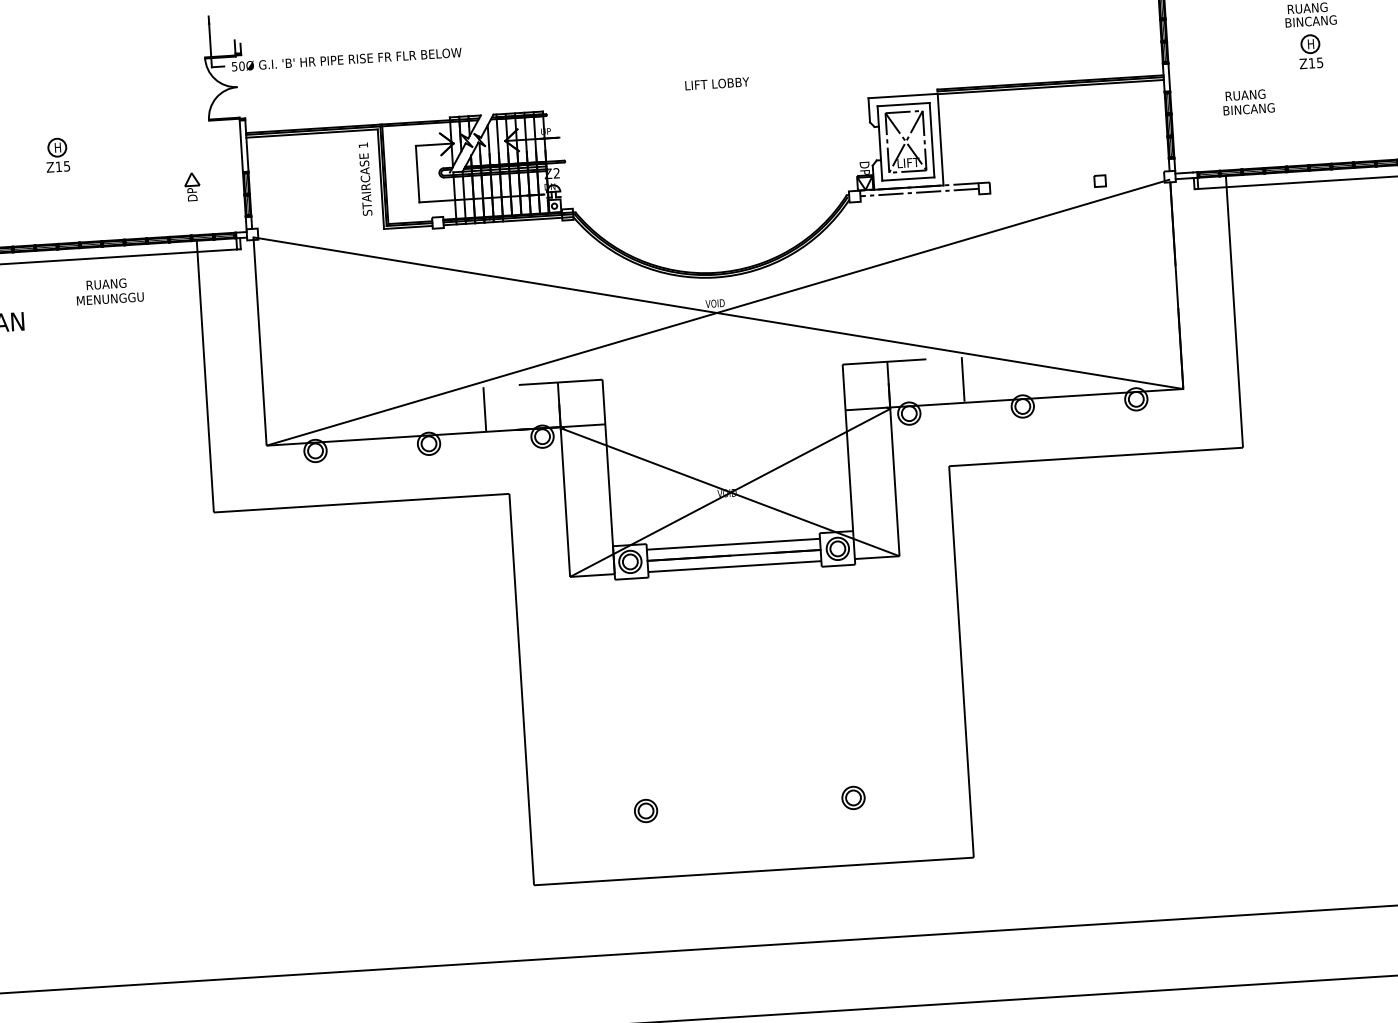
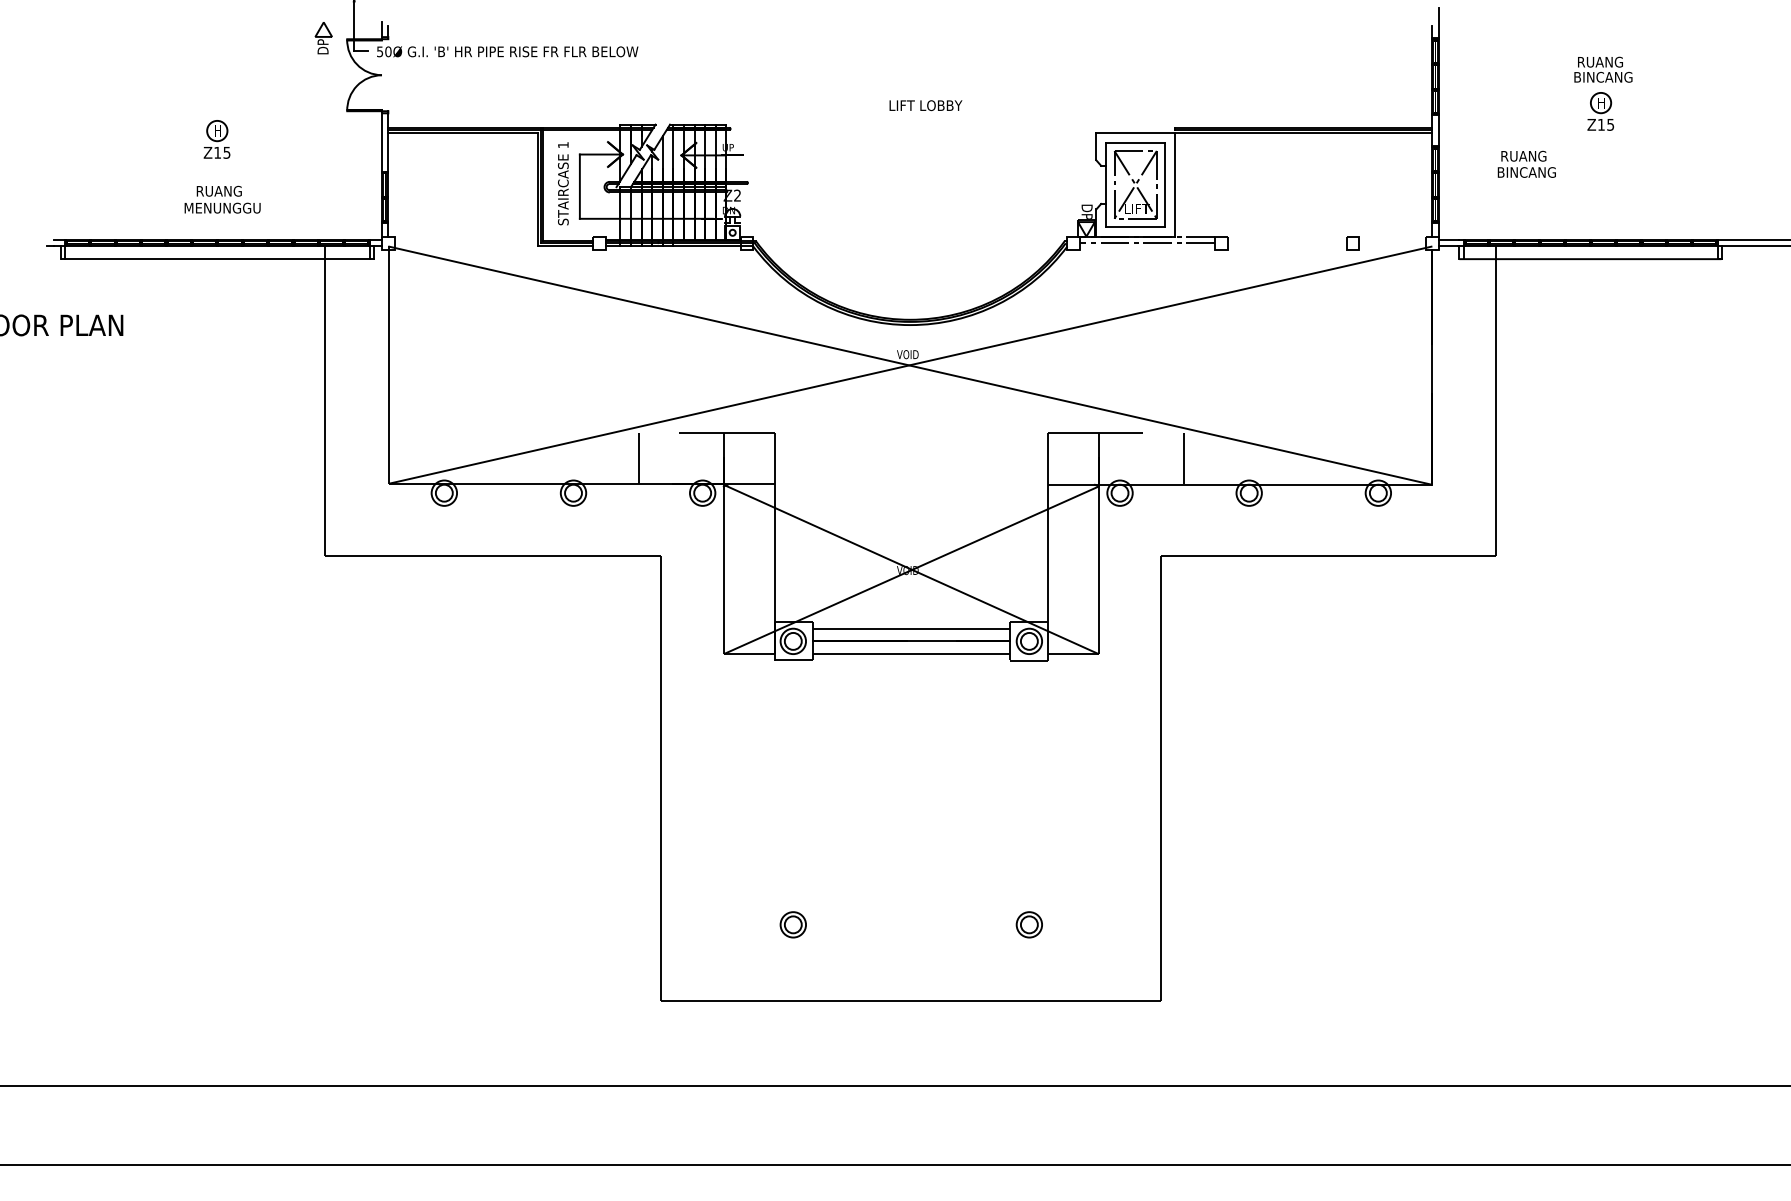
part: (57, 155) -> (216, 139), moved
text: (365, 179) -> (563, 183), moved
part: (192, 187) -> (323, 38), moved
text: (109, 291) -> (222, 199), moved

